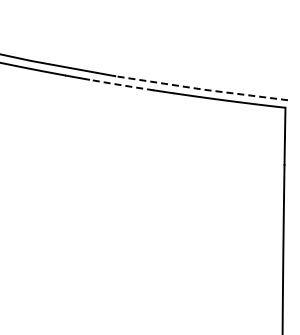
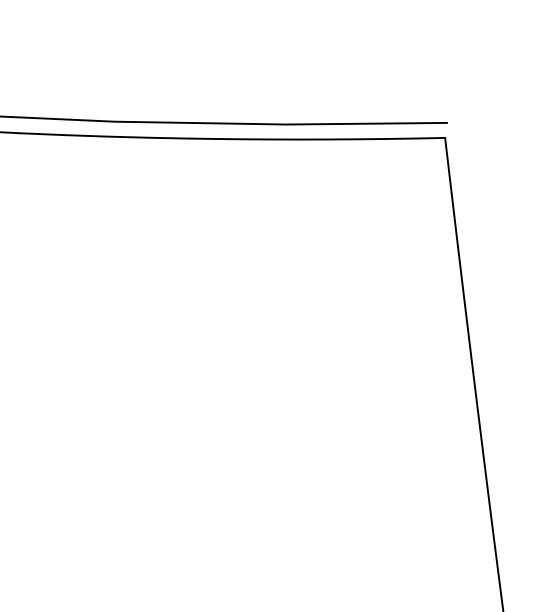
line: (121, 85) -> (127, 137), dashed -> solid
line: (202, 89) -> (282, 124), dashed -> solid

